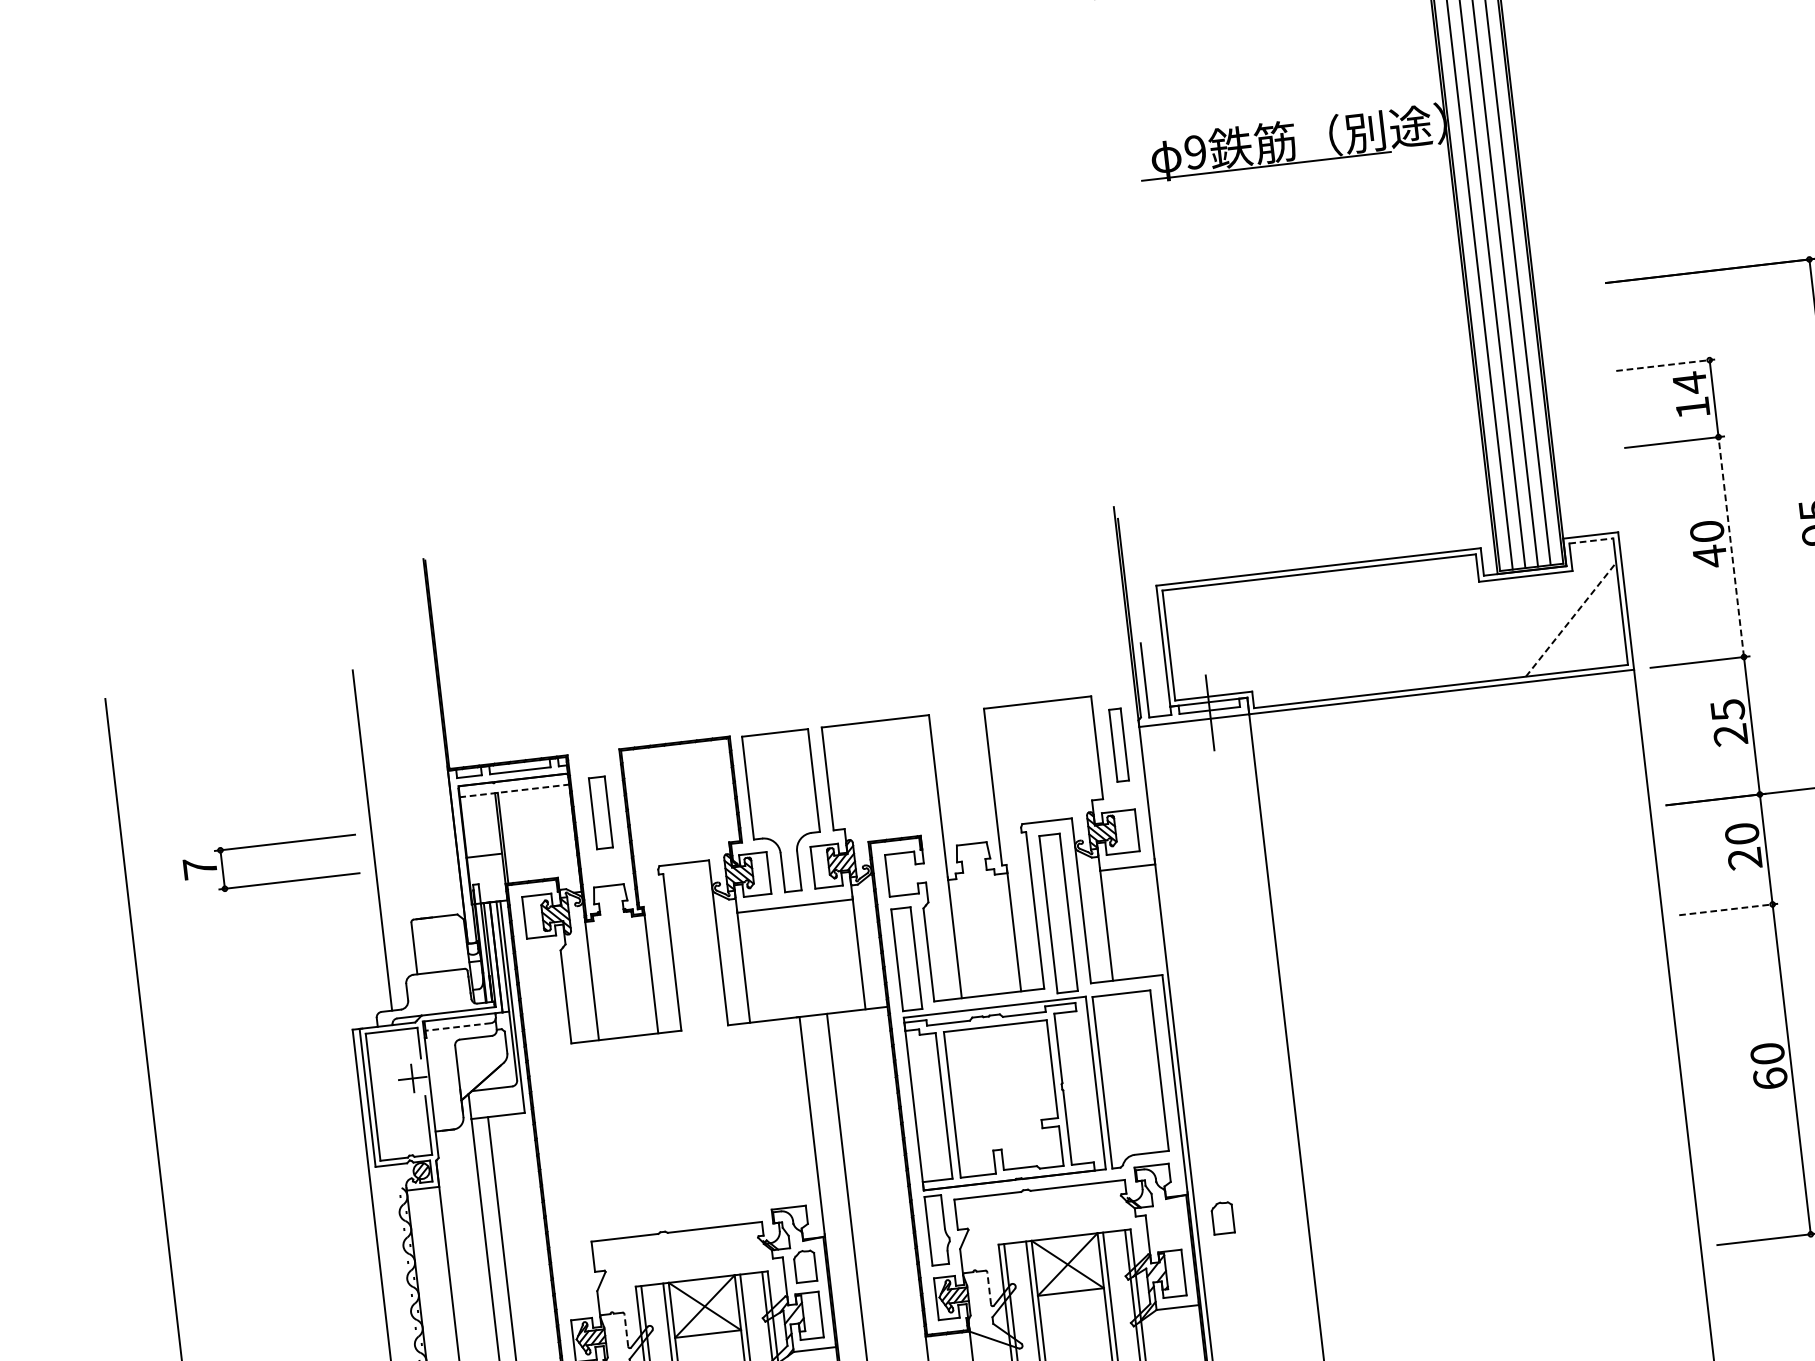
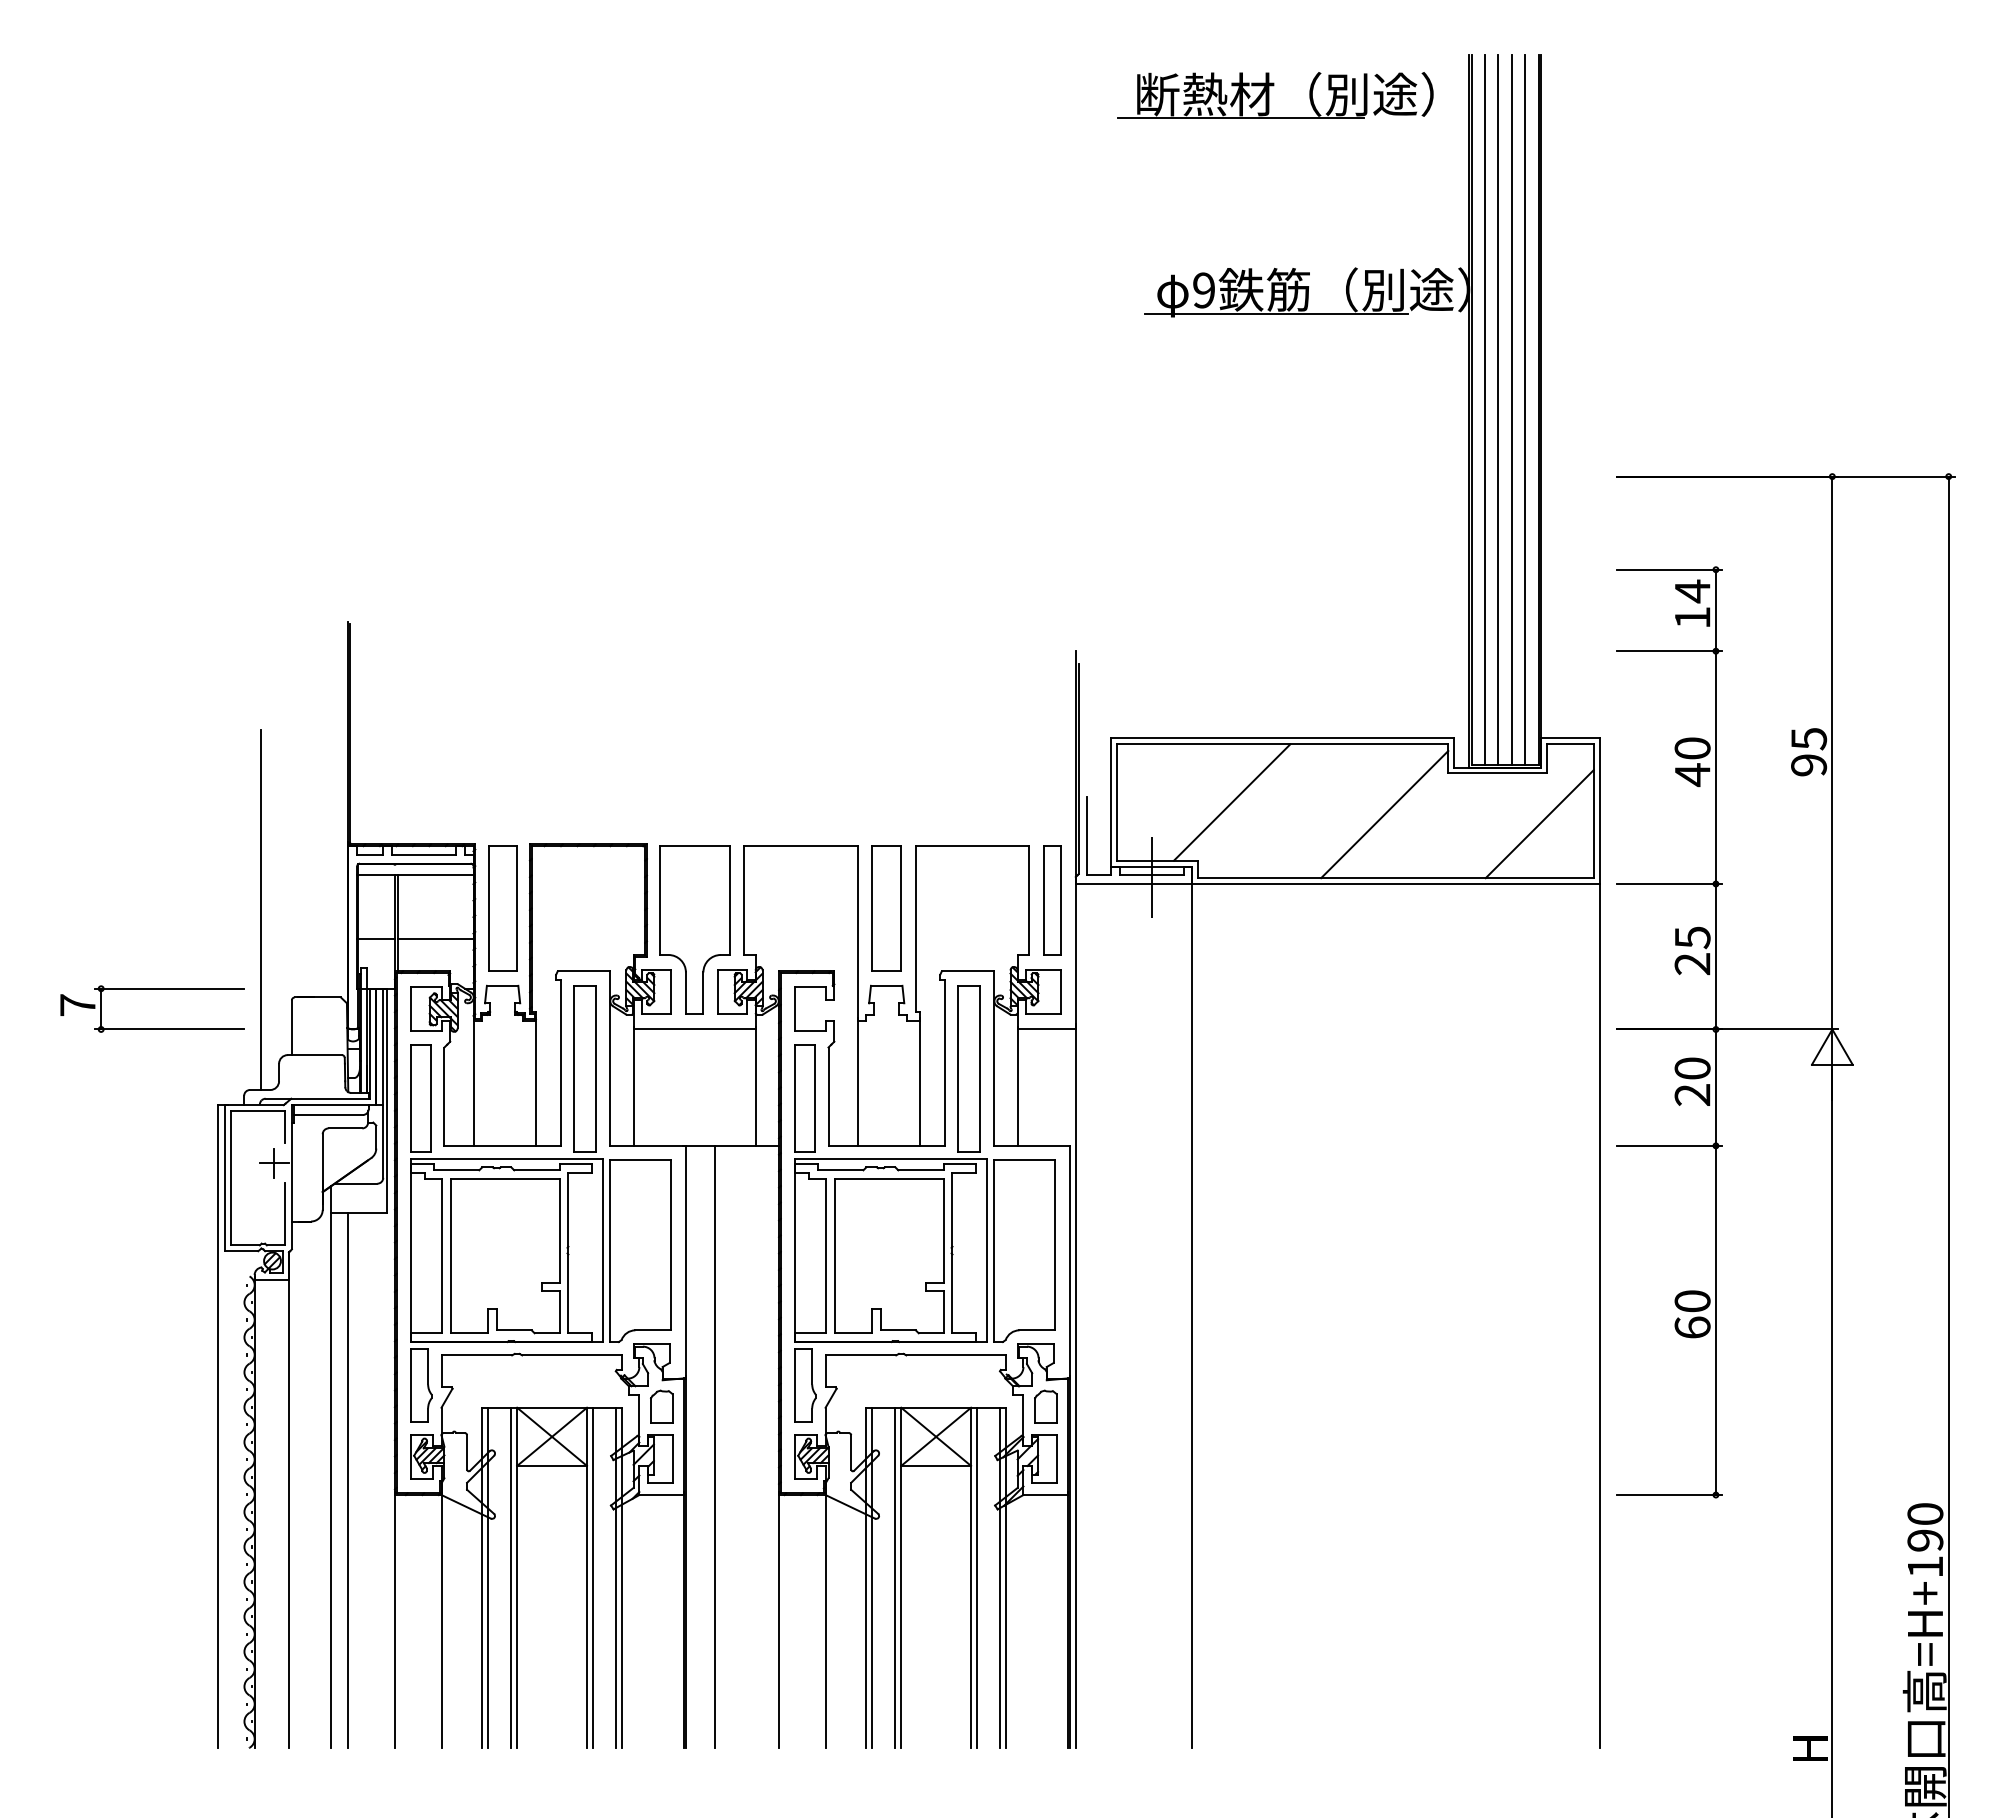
line: (1665, 365) -> (1669, 569), dashed -> solid
line: (1592, 541) -> (1571, 744), dashed -> solid
line: (1730, 547) -> (1715, 767), dashed -> solid
line: (1571, 619) -> (1540, 823), dashed -> solid
line: (1423, 627) -> (1384, 814), added
line: (1277, 633) -> (1231, 802), added
part: (1119, 745) -> (1052, 900), size x1.43
part: (963, 770) -> (886, 908), added
line: (514, 791) -> (415, 875), dashed -> solid
part: (600, 812) -> (502, 908), size x1.67
part: (269, 845) -> (152, 989), moved
line: (540, 849) -> (435, 939), added
line: (1728, 909) -> (1669, 1145), dashed -> solid
line: (458, 1027) -> (328, 1115), dashed -> solid
part: (668, 1087) -> (540, 1203), added
part: (1222, 1217) -> (1045, 1406), moved
line: (989, 1287) -> (851, 1451), dashed -> solid
line: (626, 1329) -> (467, 1451), dashed -> solid

